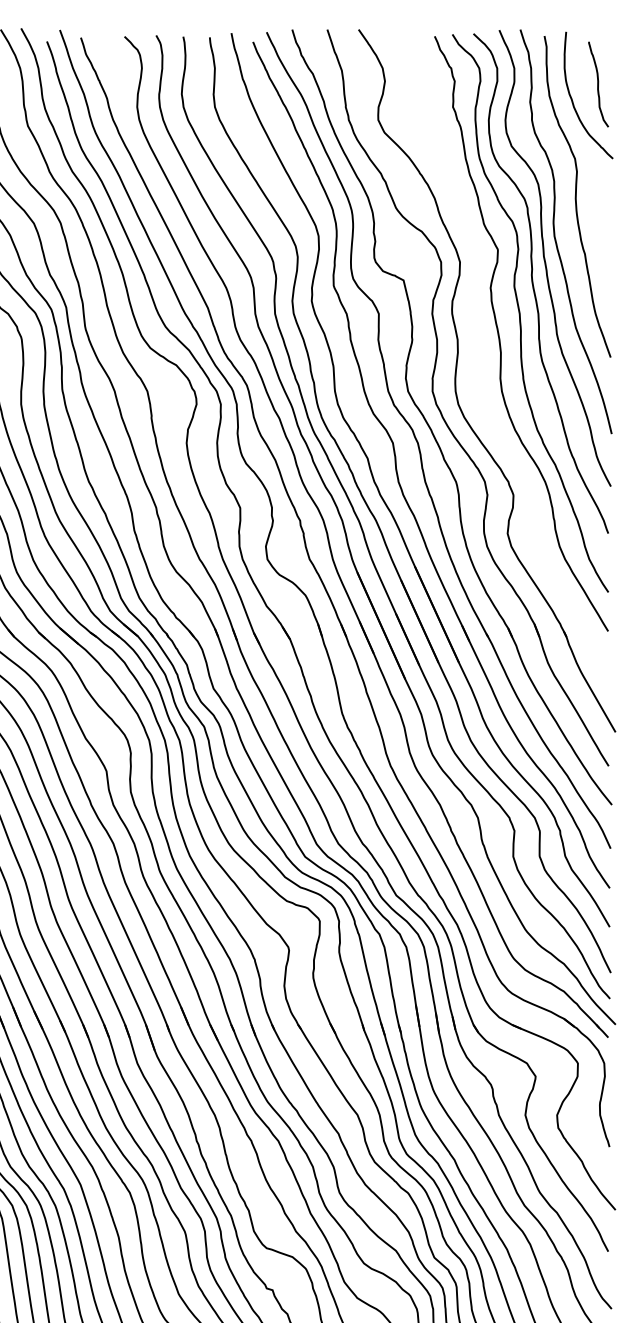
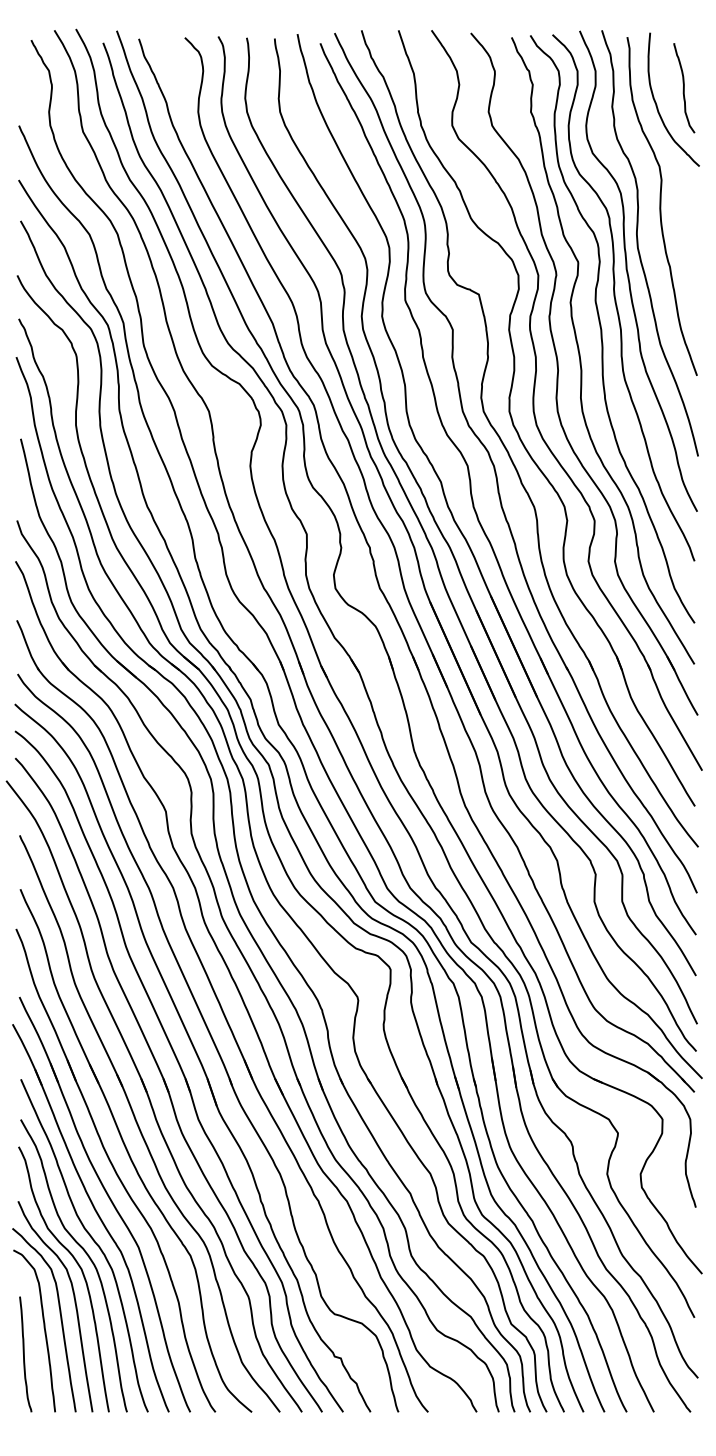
part: (479, 355) -> (558, 373), added

